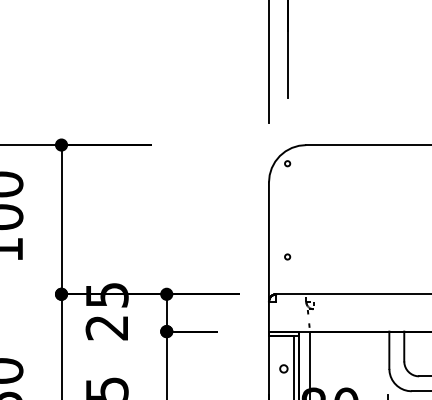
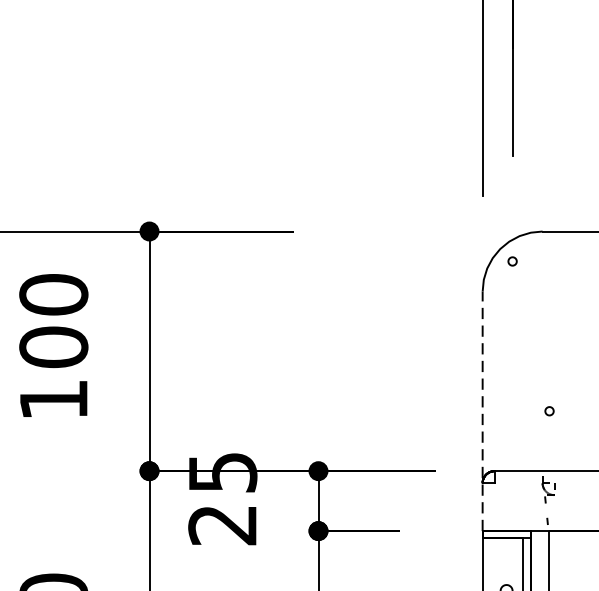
part: (287, 256) -> (549, 410), moved
line: (268, 257) -> (481, 412), solid -> dashed

